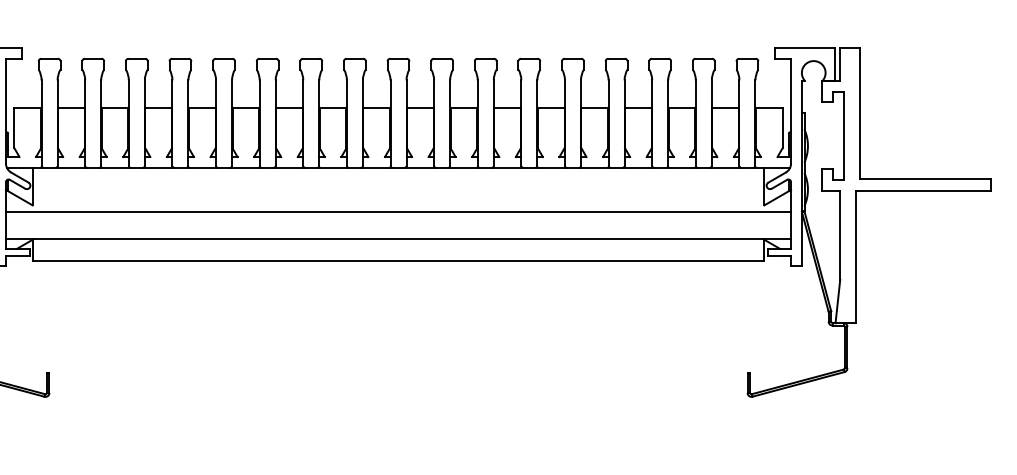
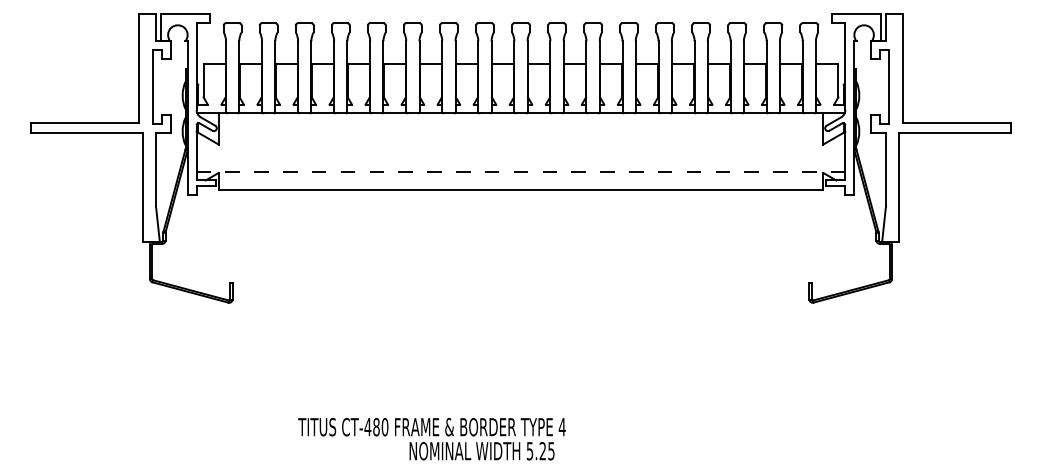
line: (397, 211) -> (520, 149), removed
line: (397, 239) -> (520, 172), solid -> dashed

